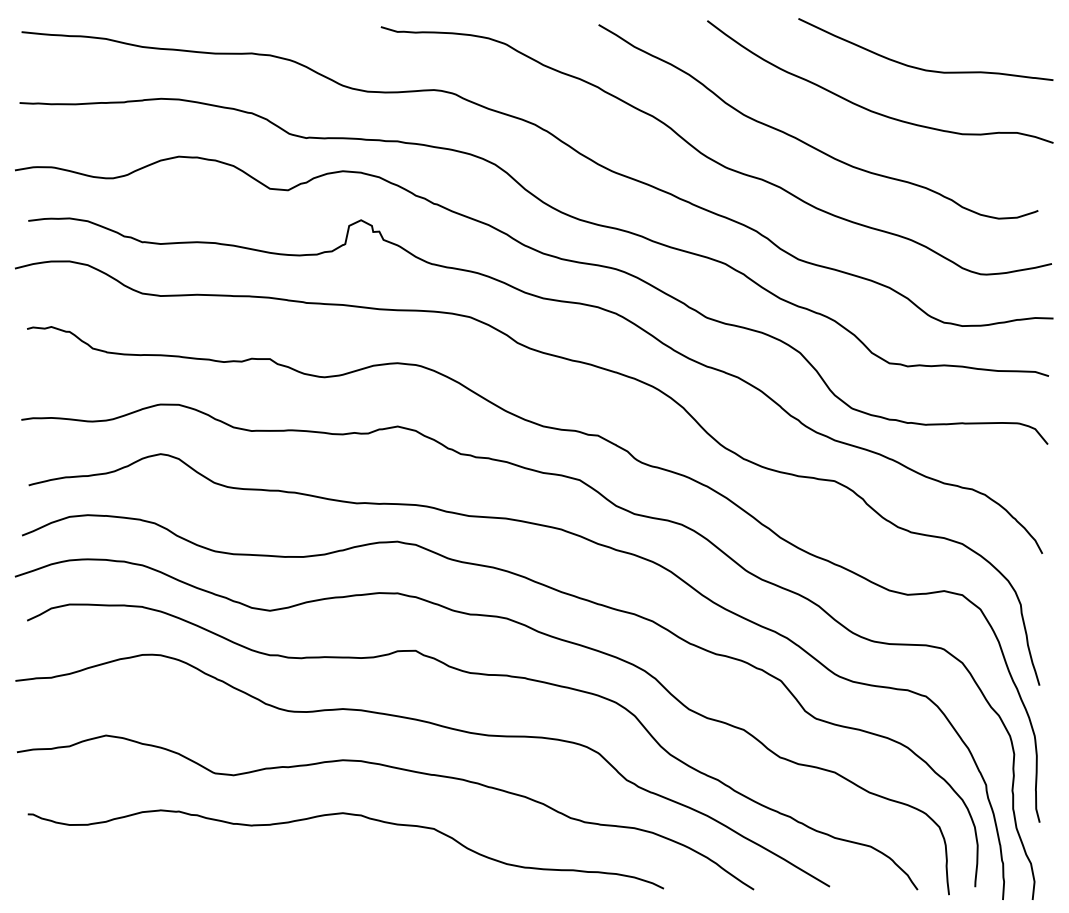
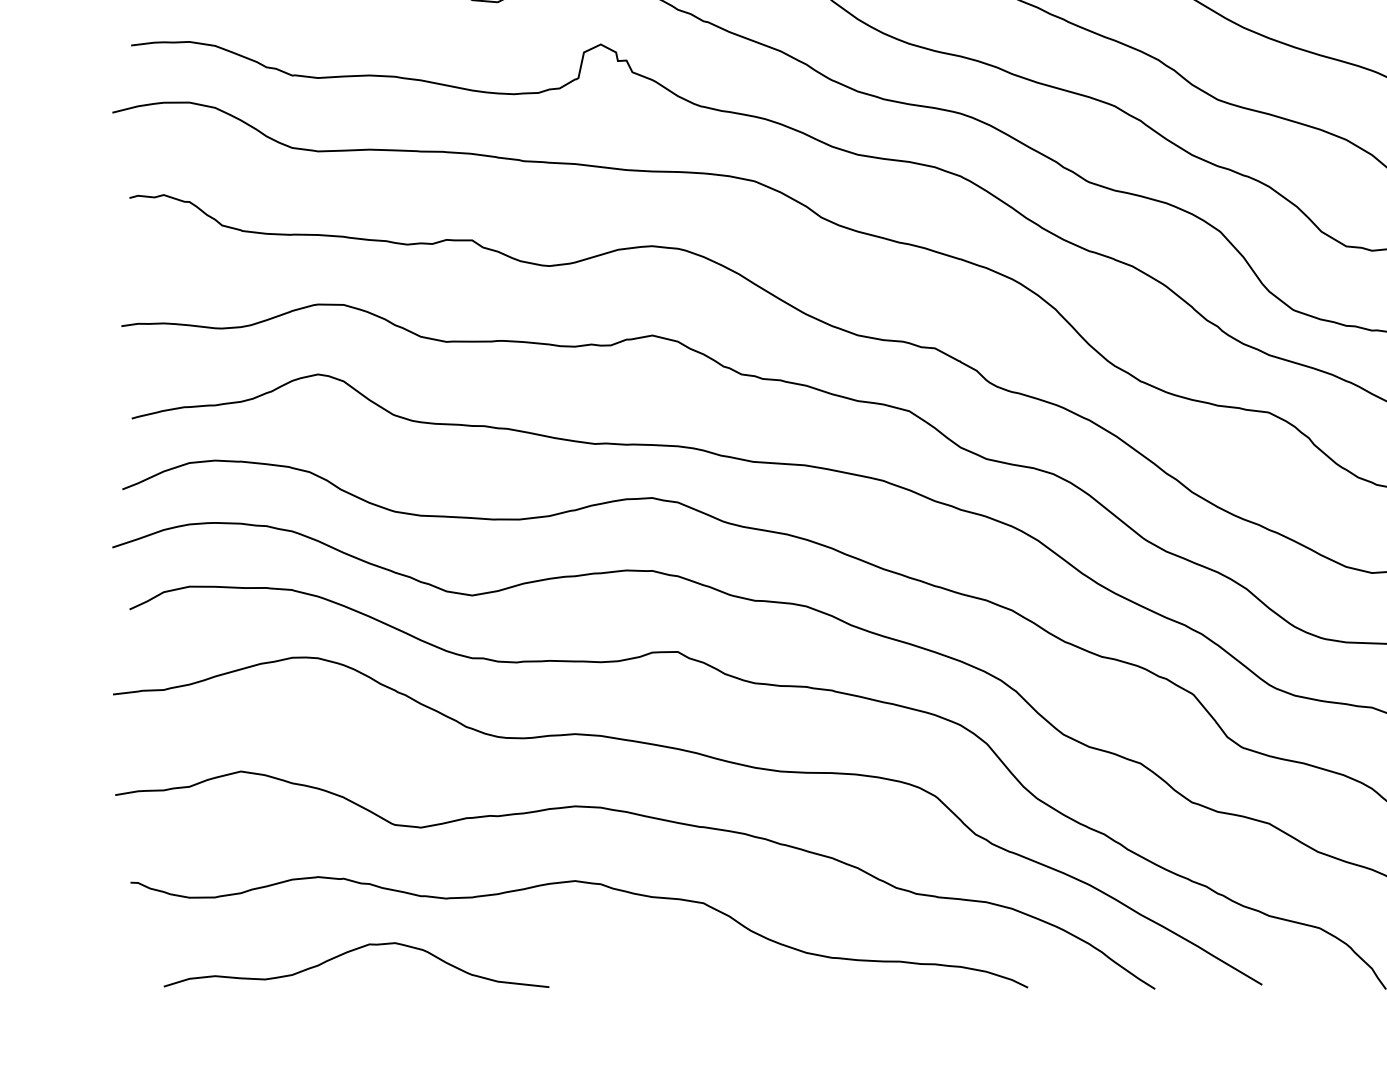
curve: (185, 863) -> (353, 952), added

